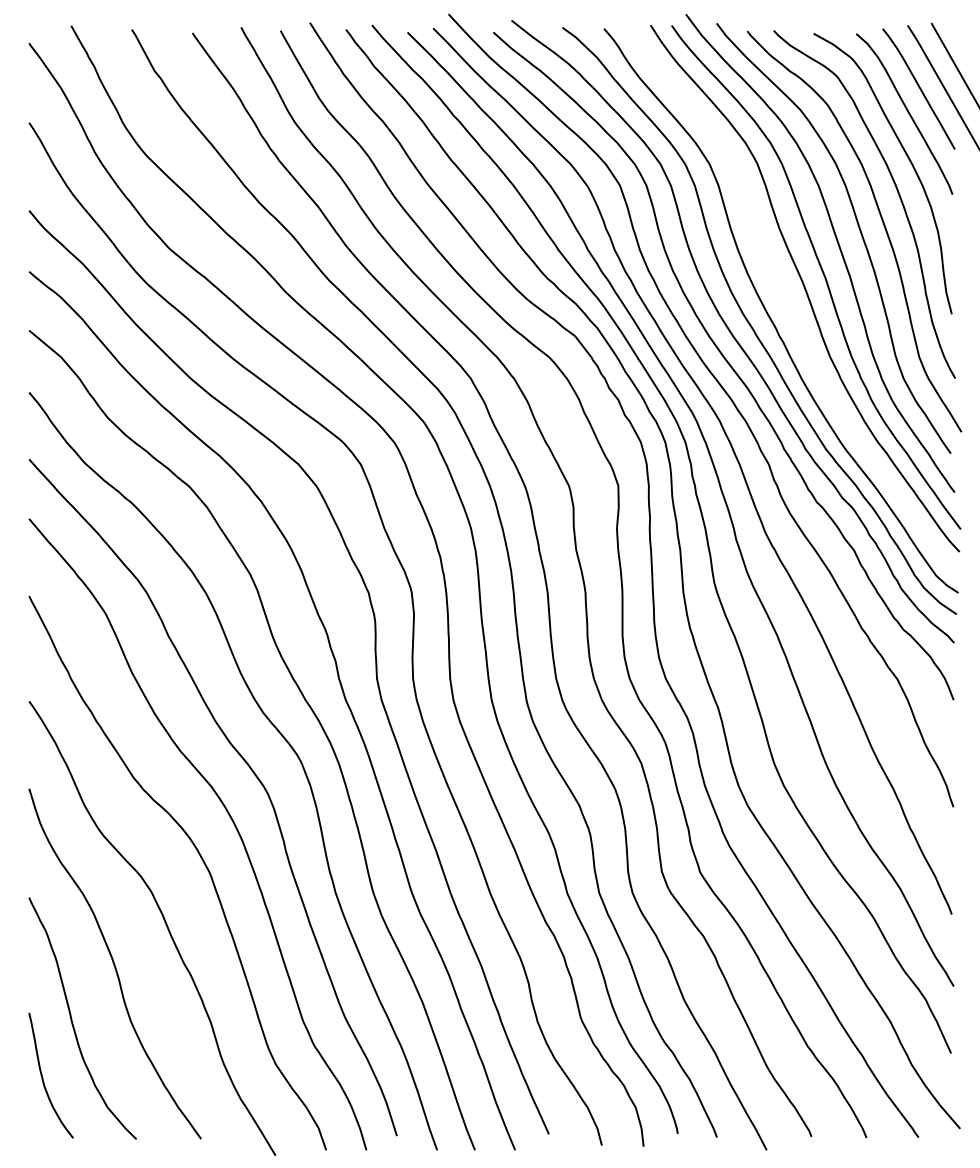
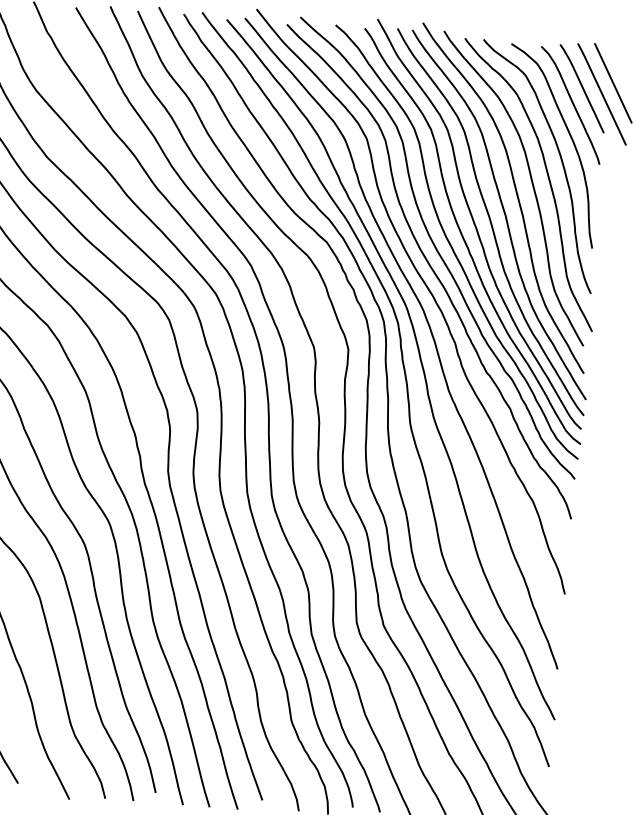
curve: (784, 294) -> (476, 225), added

